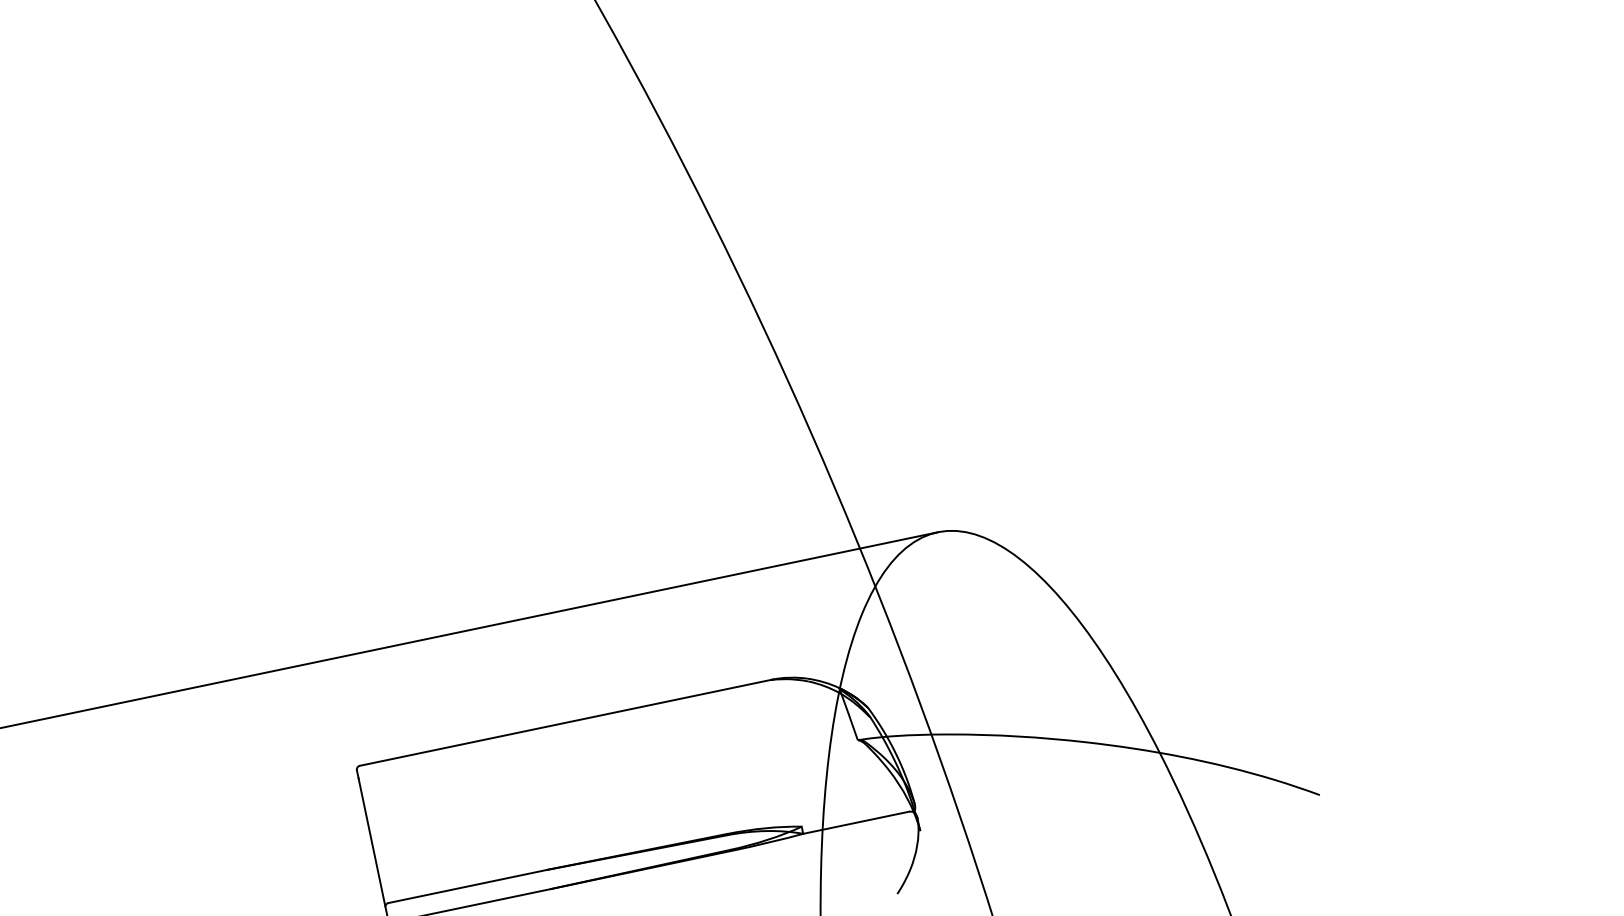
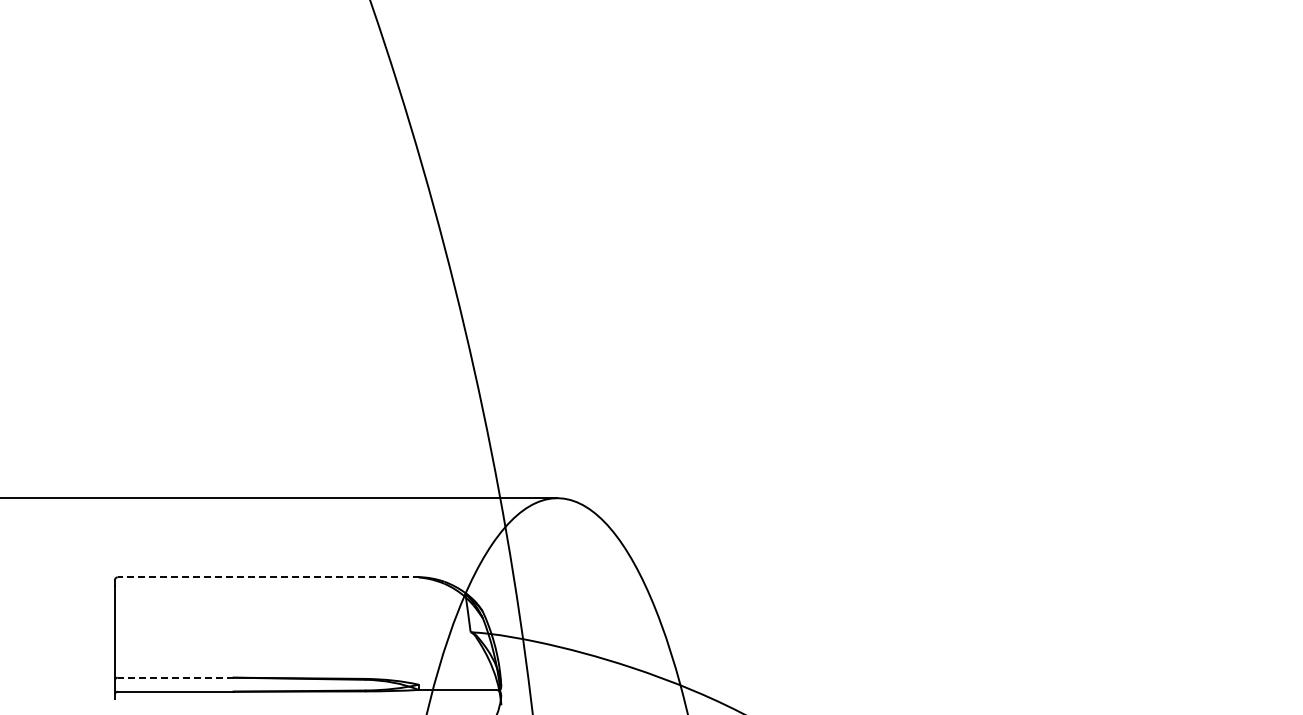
line: (565, 723) -> (268, 577), solid -> dashed
line: (467, 886) -> (175, 677), solid -> dashed

